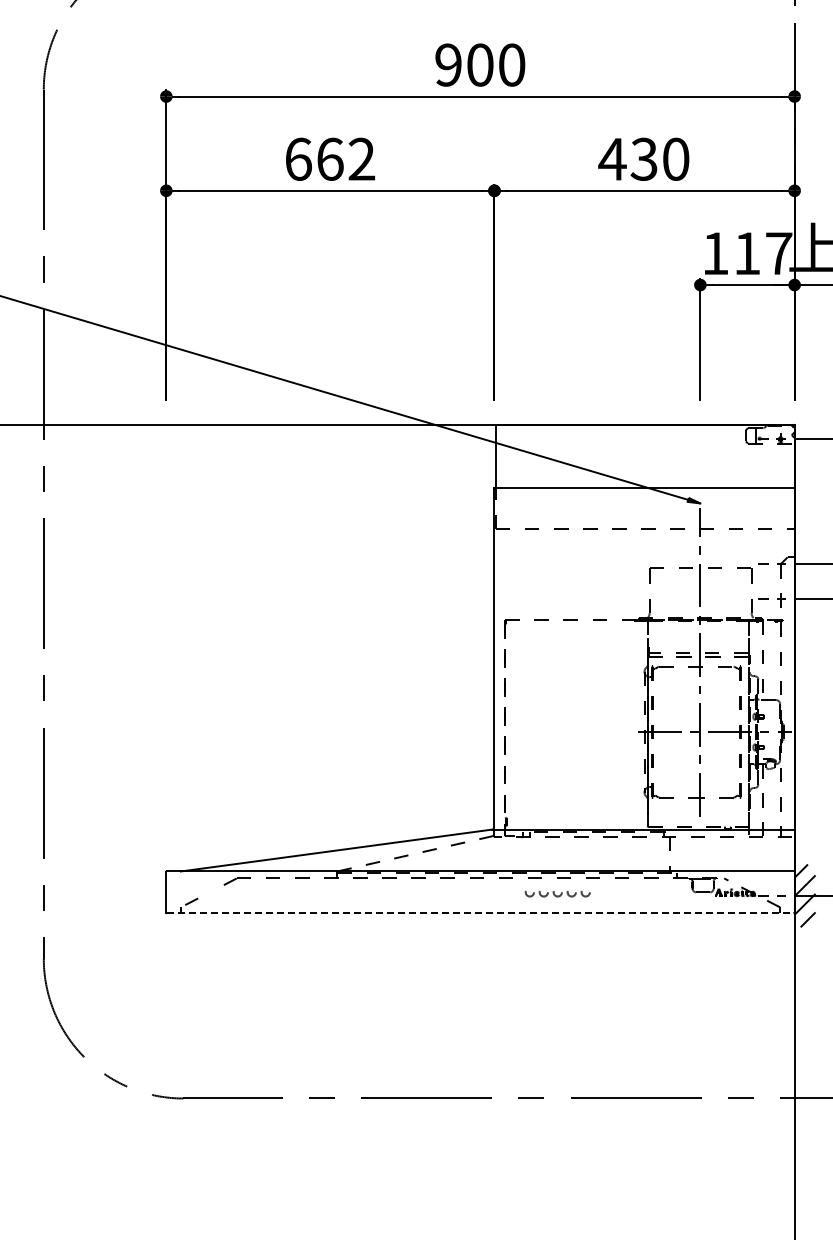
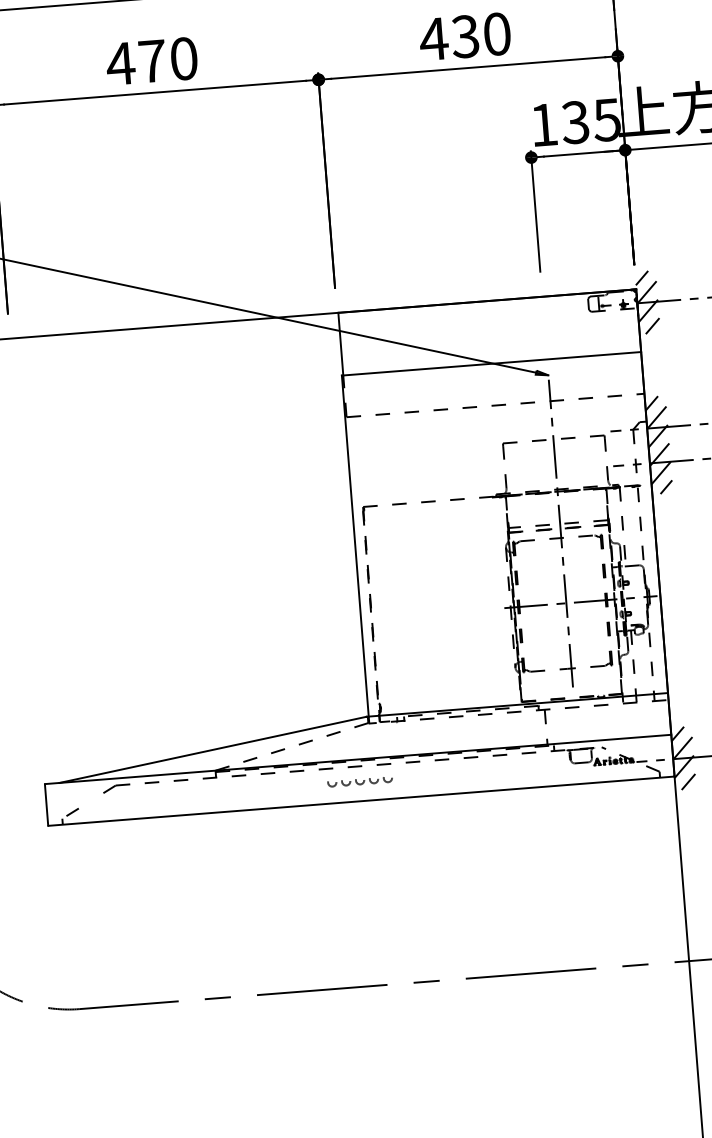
text: (329, 158) -> (151, 60), 662 -> 470
text: (762, 253) -> (590, 121), 117 -> 135
hatch: (804, 438) -> (647, 302), added
hatch: (804, 581) -> (658, 444), added
part: (557, 894) -> (359, 782), moved
line: (480, 913) -> (361, 801), dashed -> solid

